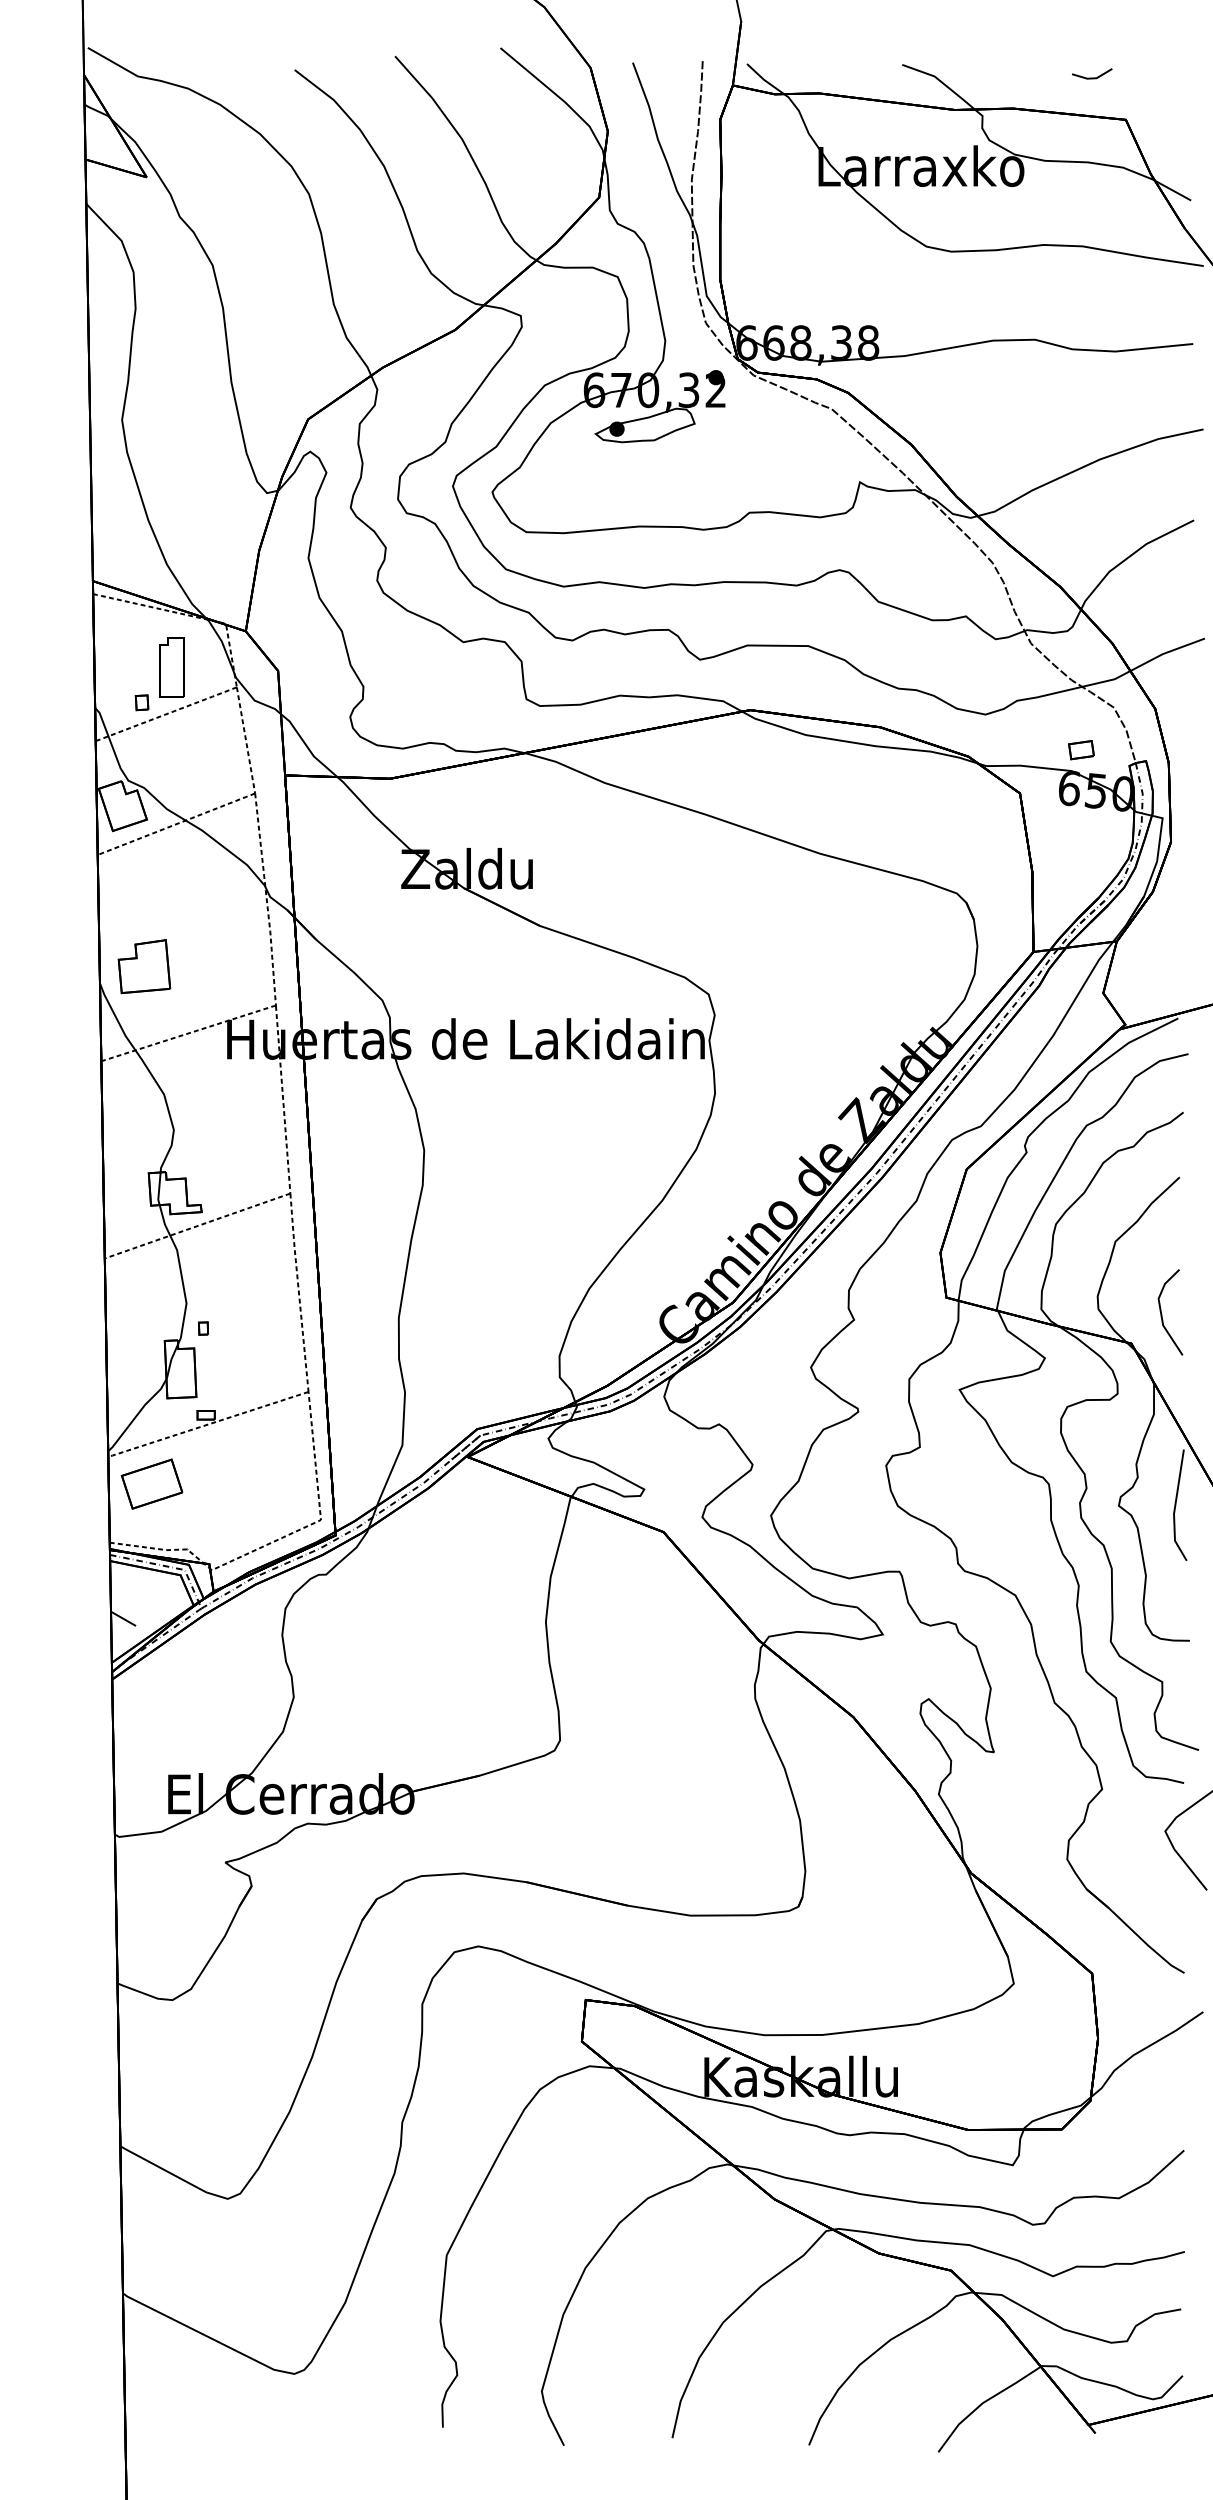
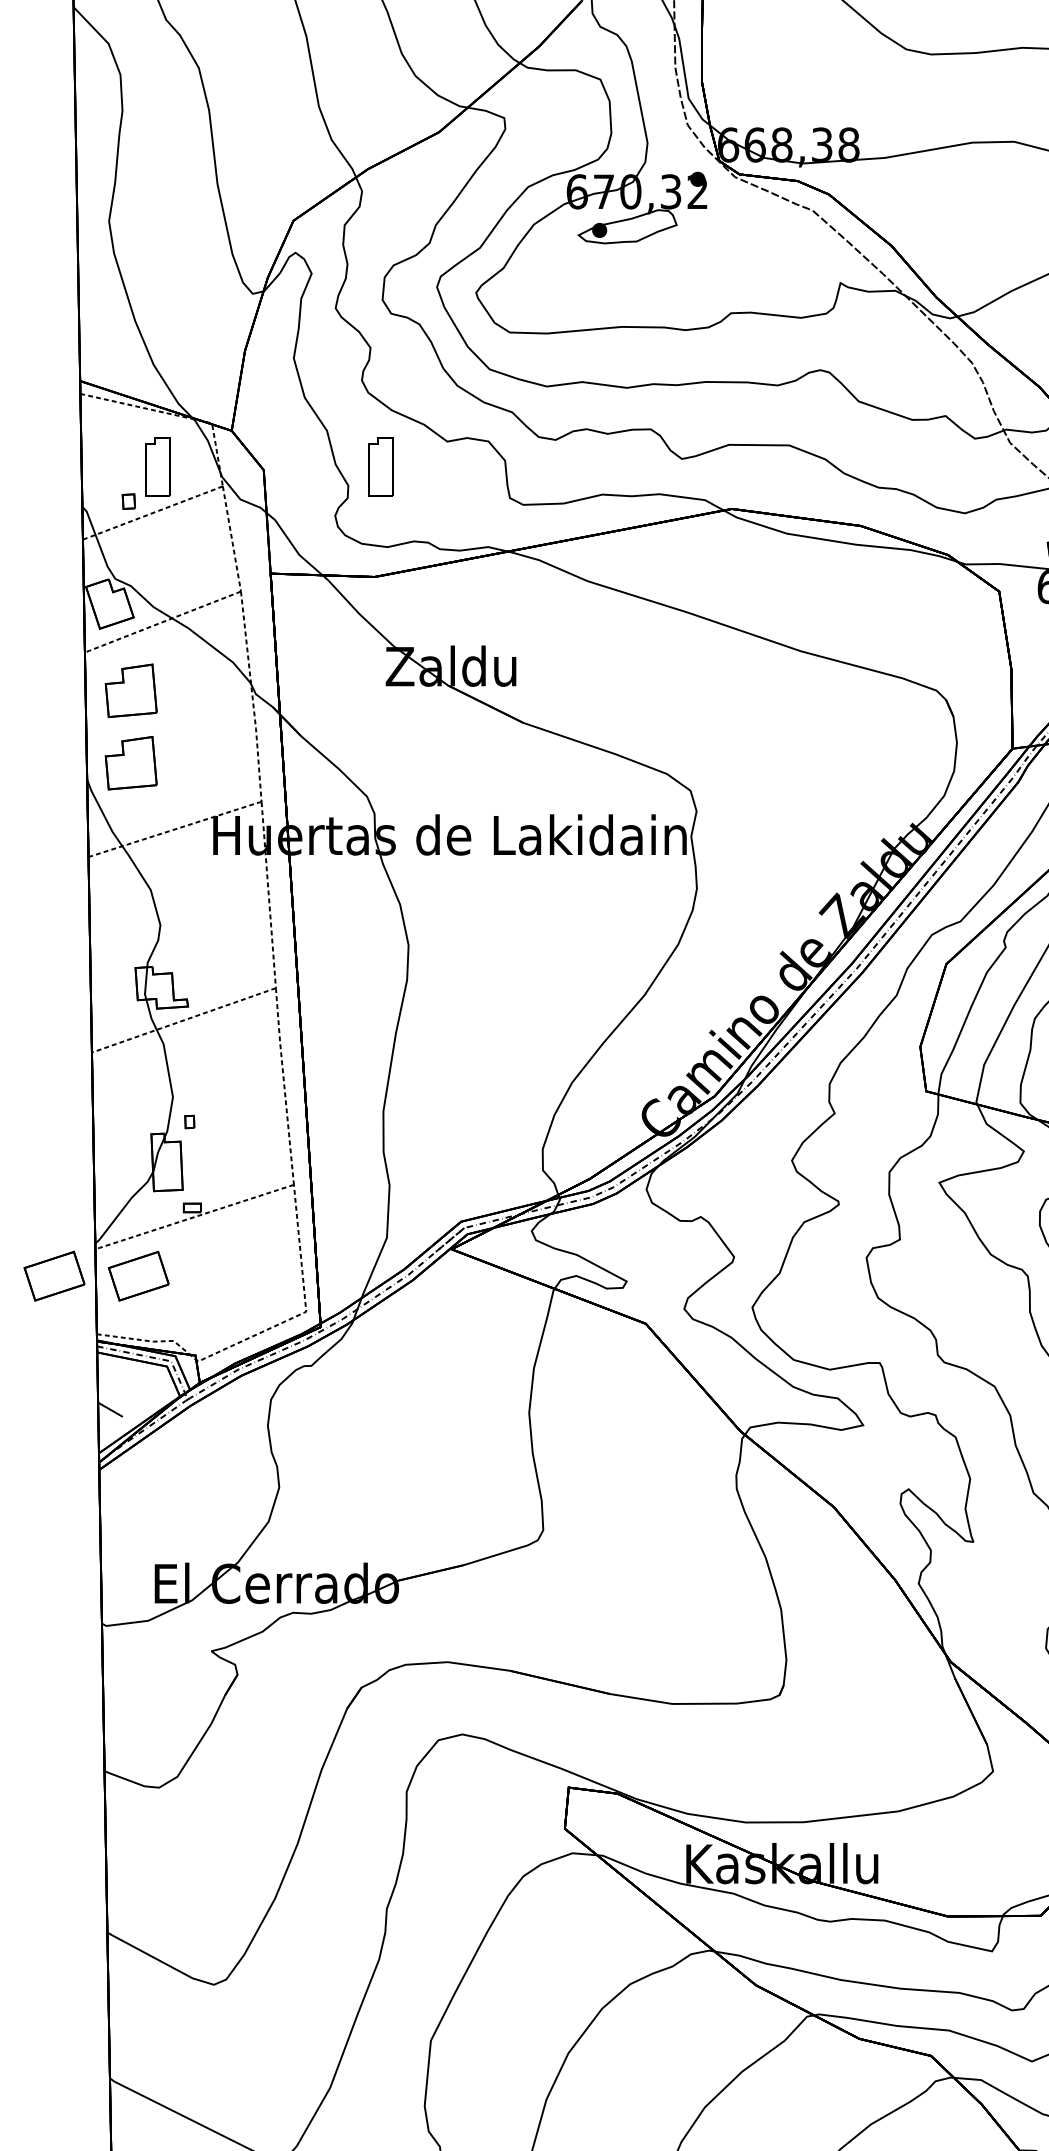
part: (396, 667) -> (381, 466), added
part: (144, 893) -> (131, 690), added
part: (66, 1483) -> (53, 1275), added

